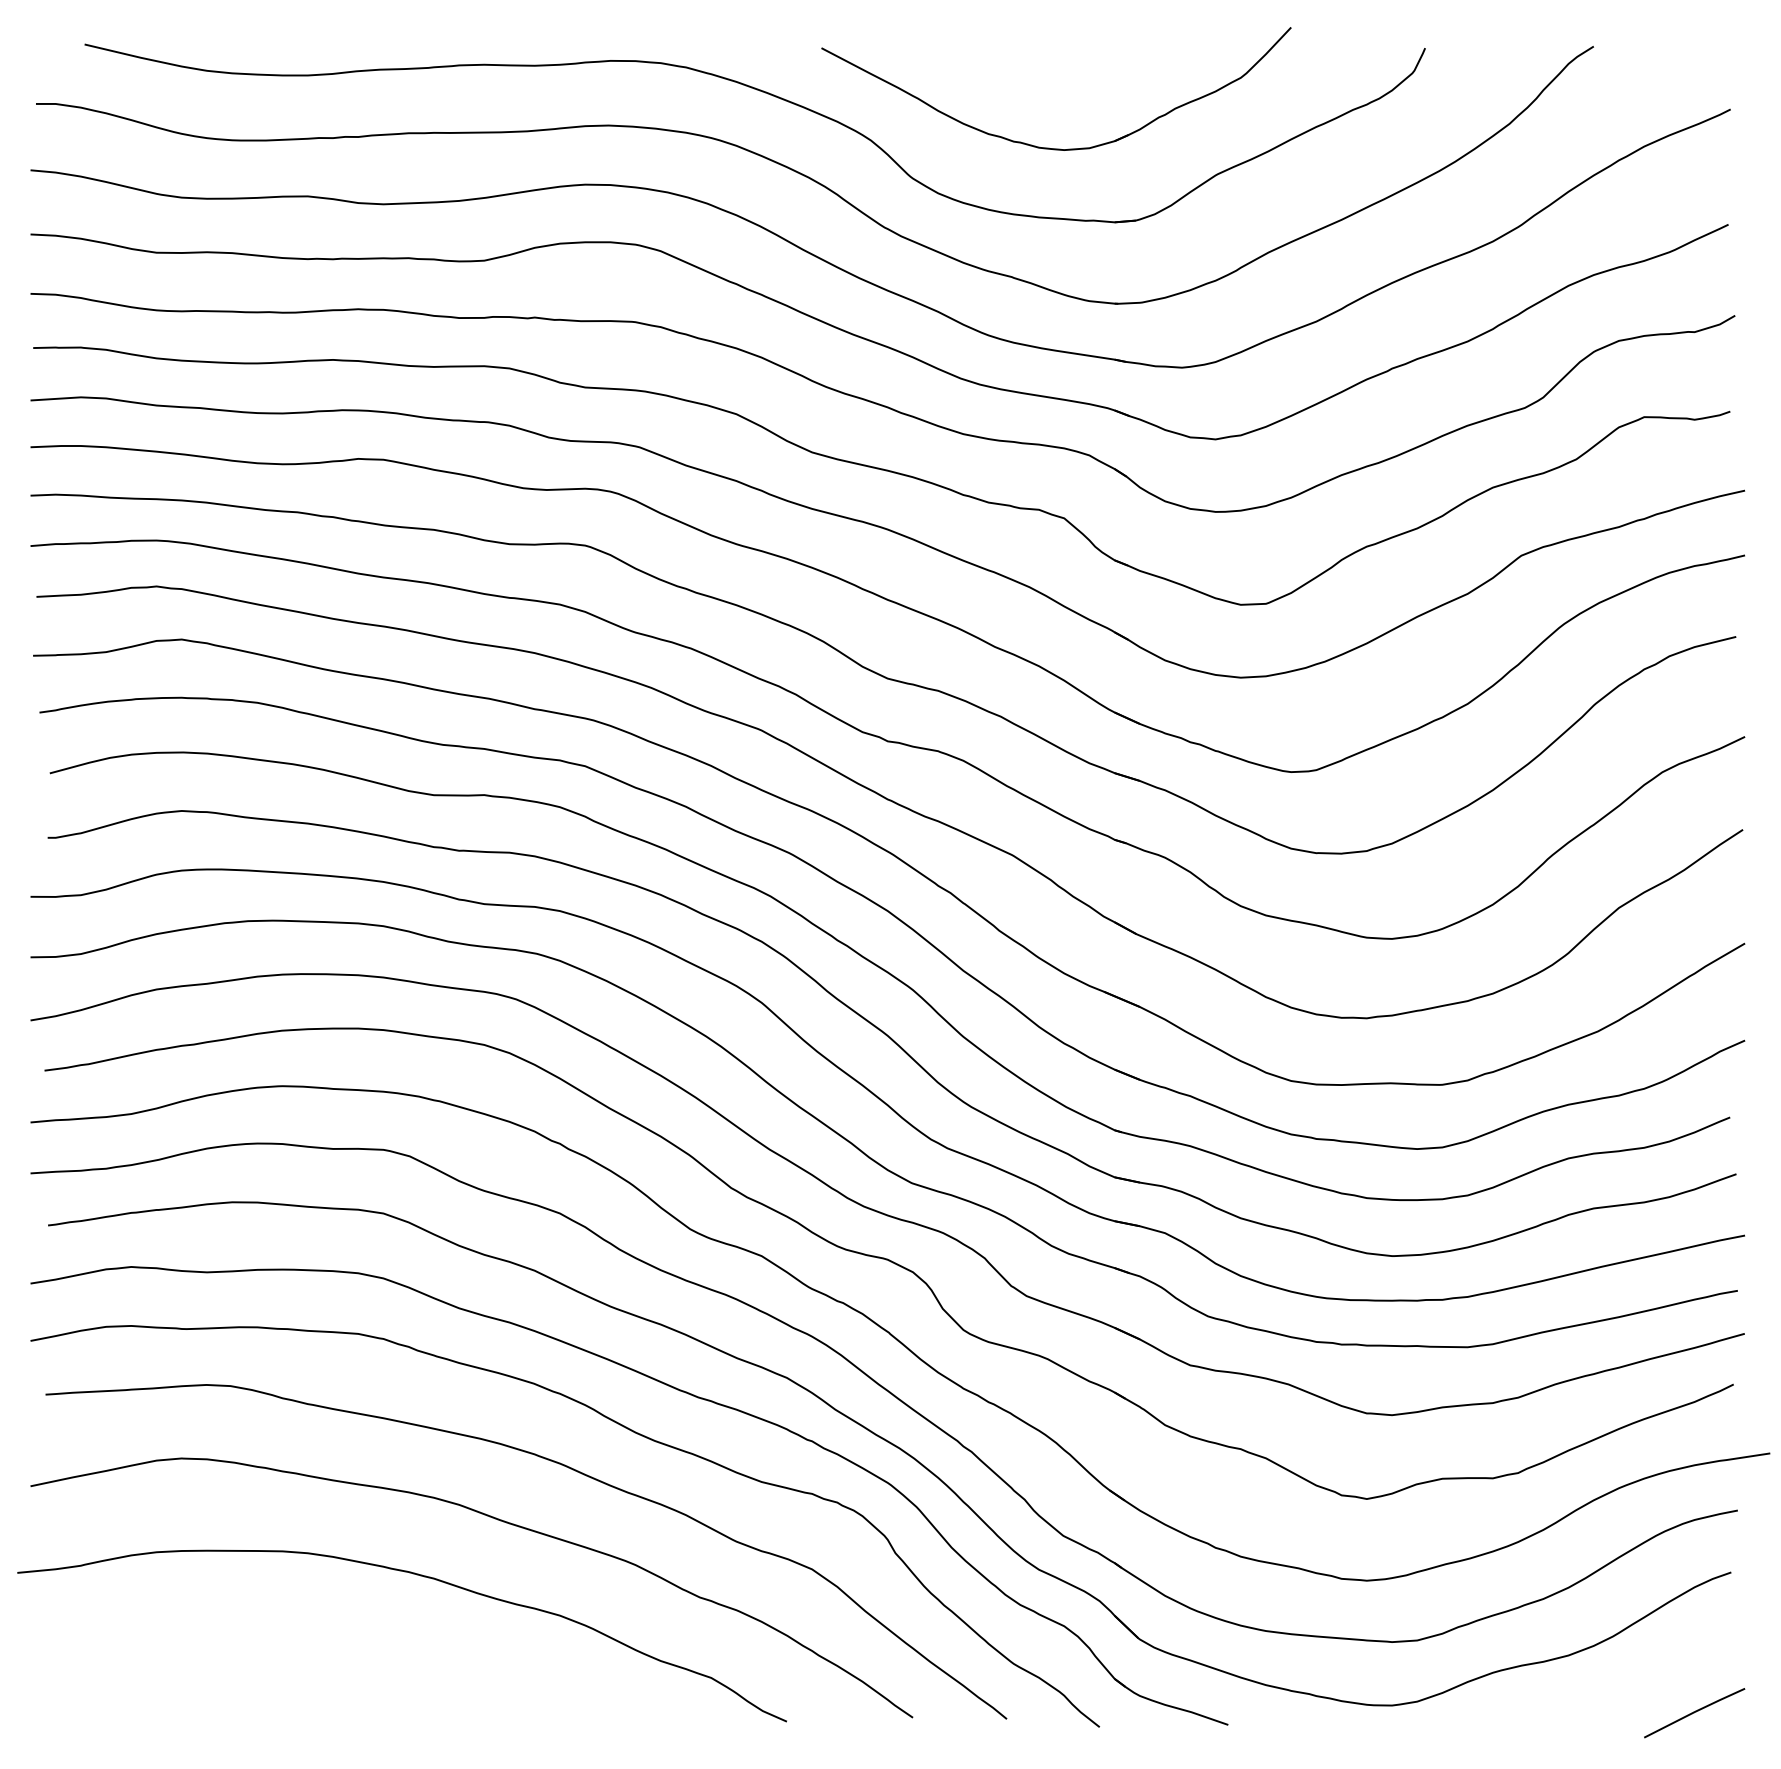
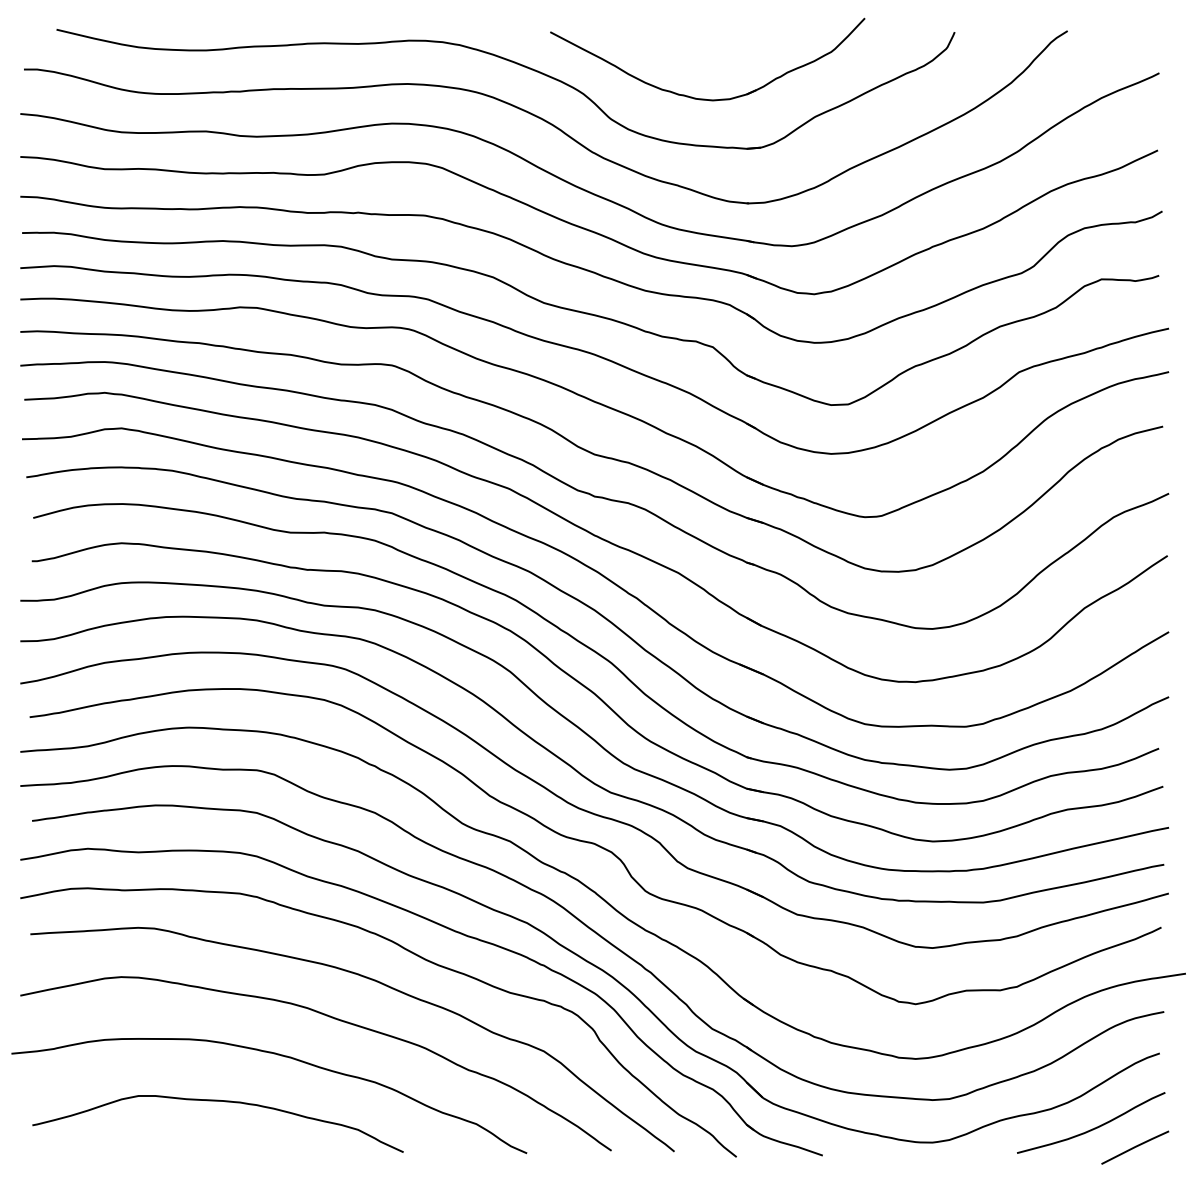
curve: (324, 1644) -> (217, 1101), added
curve: (1633, 1682) -> (1094, 1127), added

